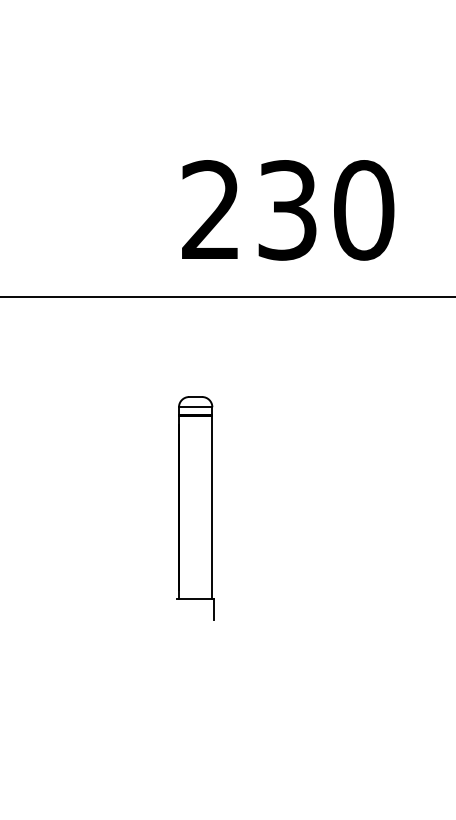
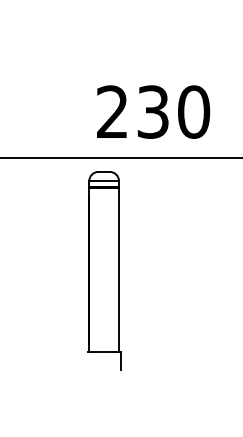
part: (196, 507) -> (104, 270), size x1.67

